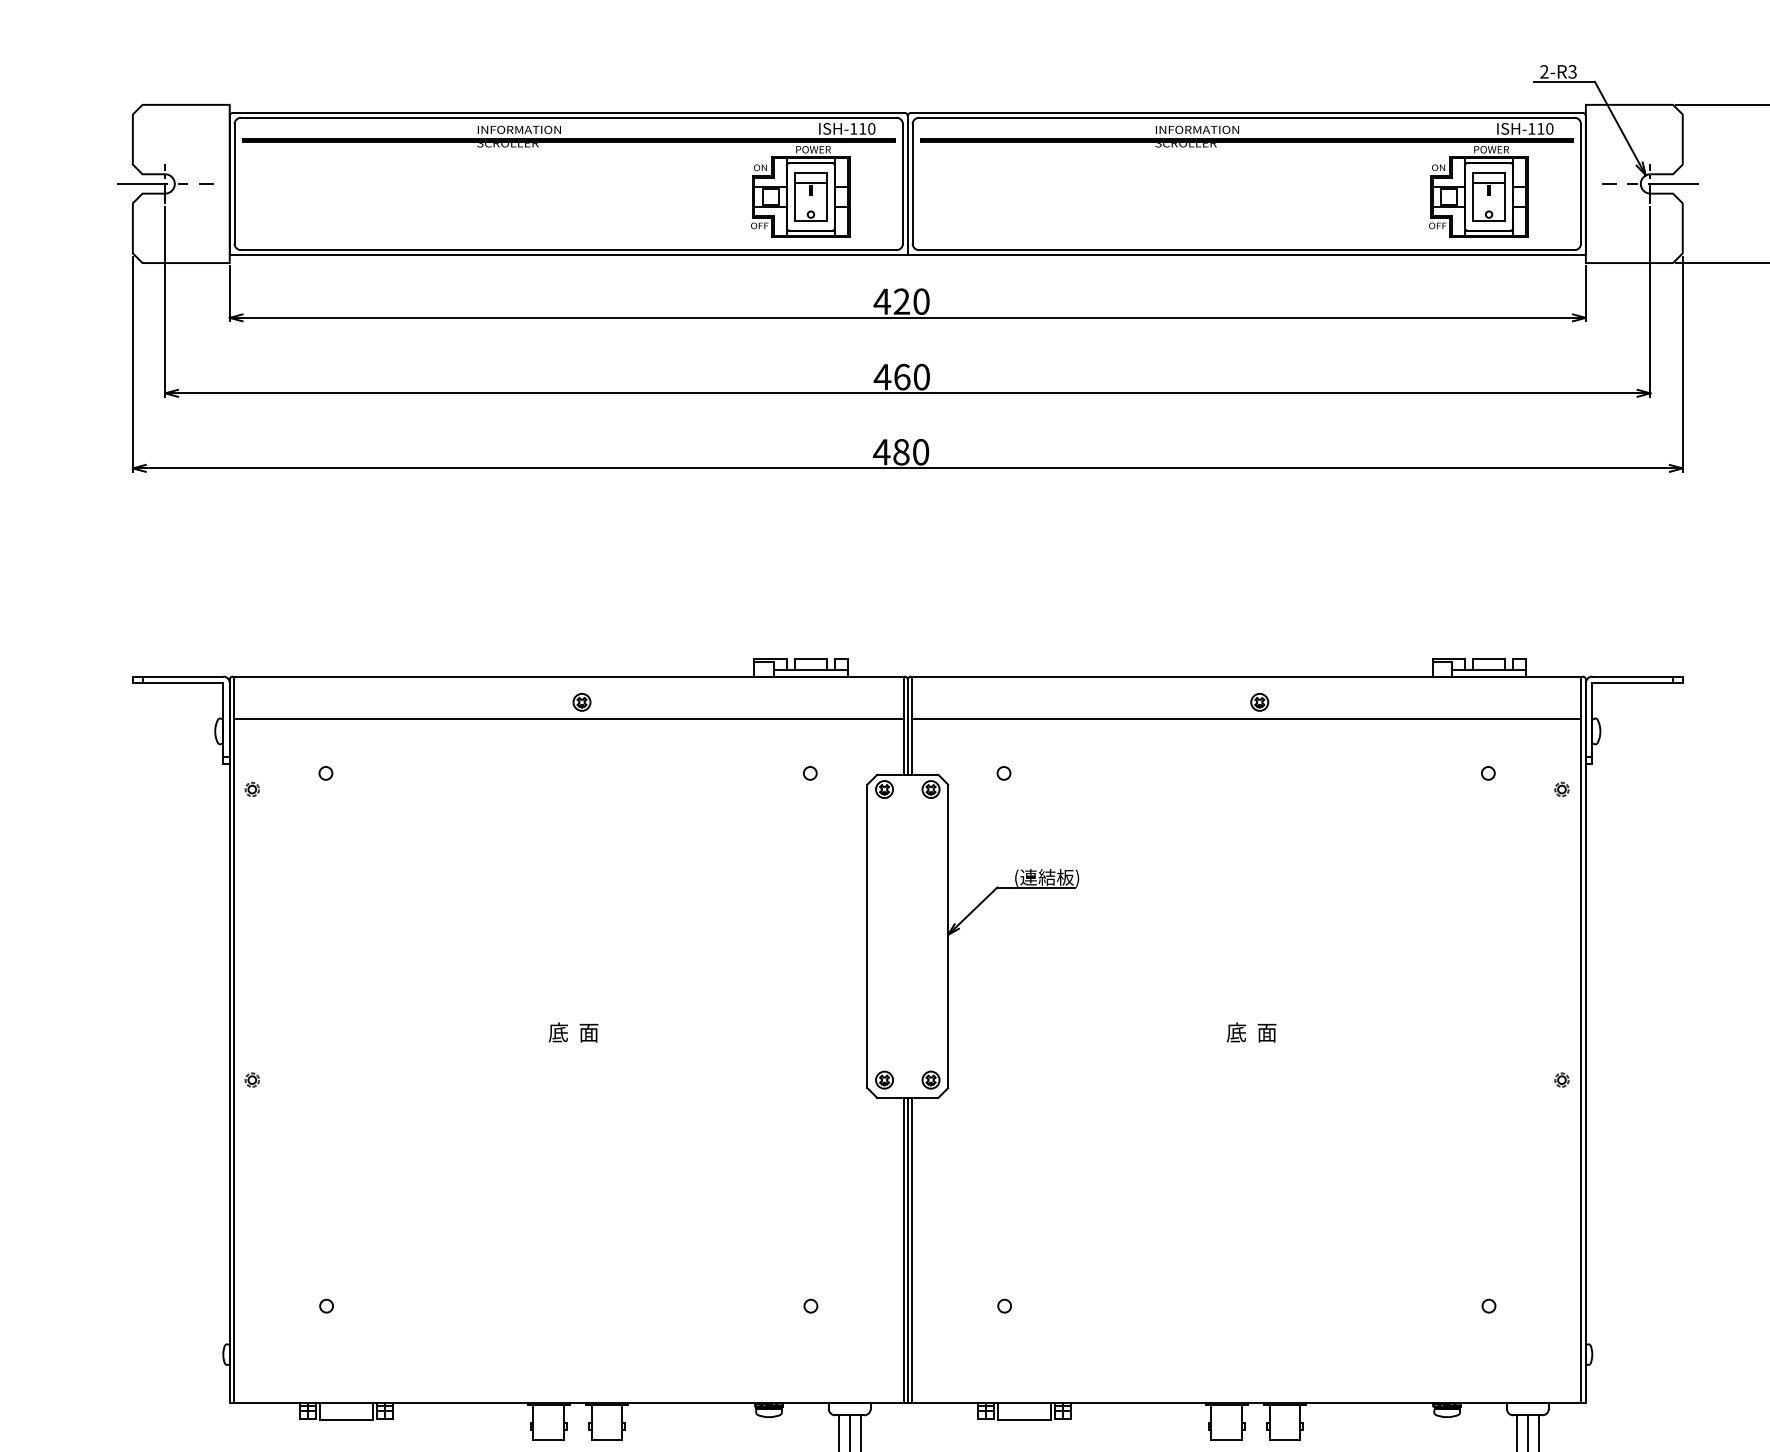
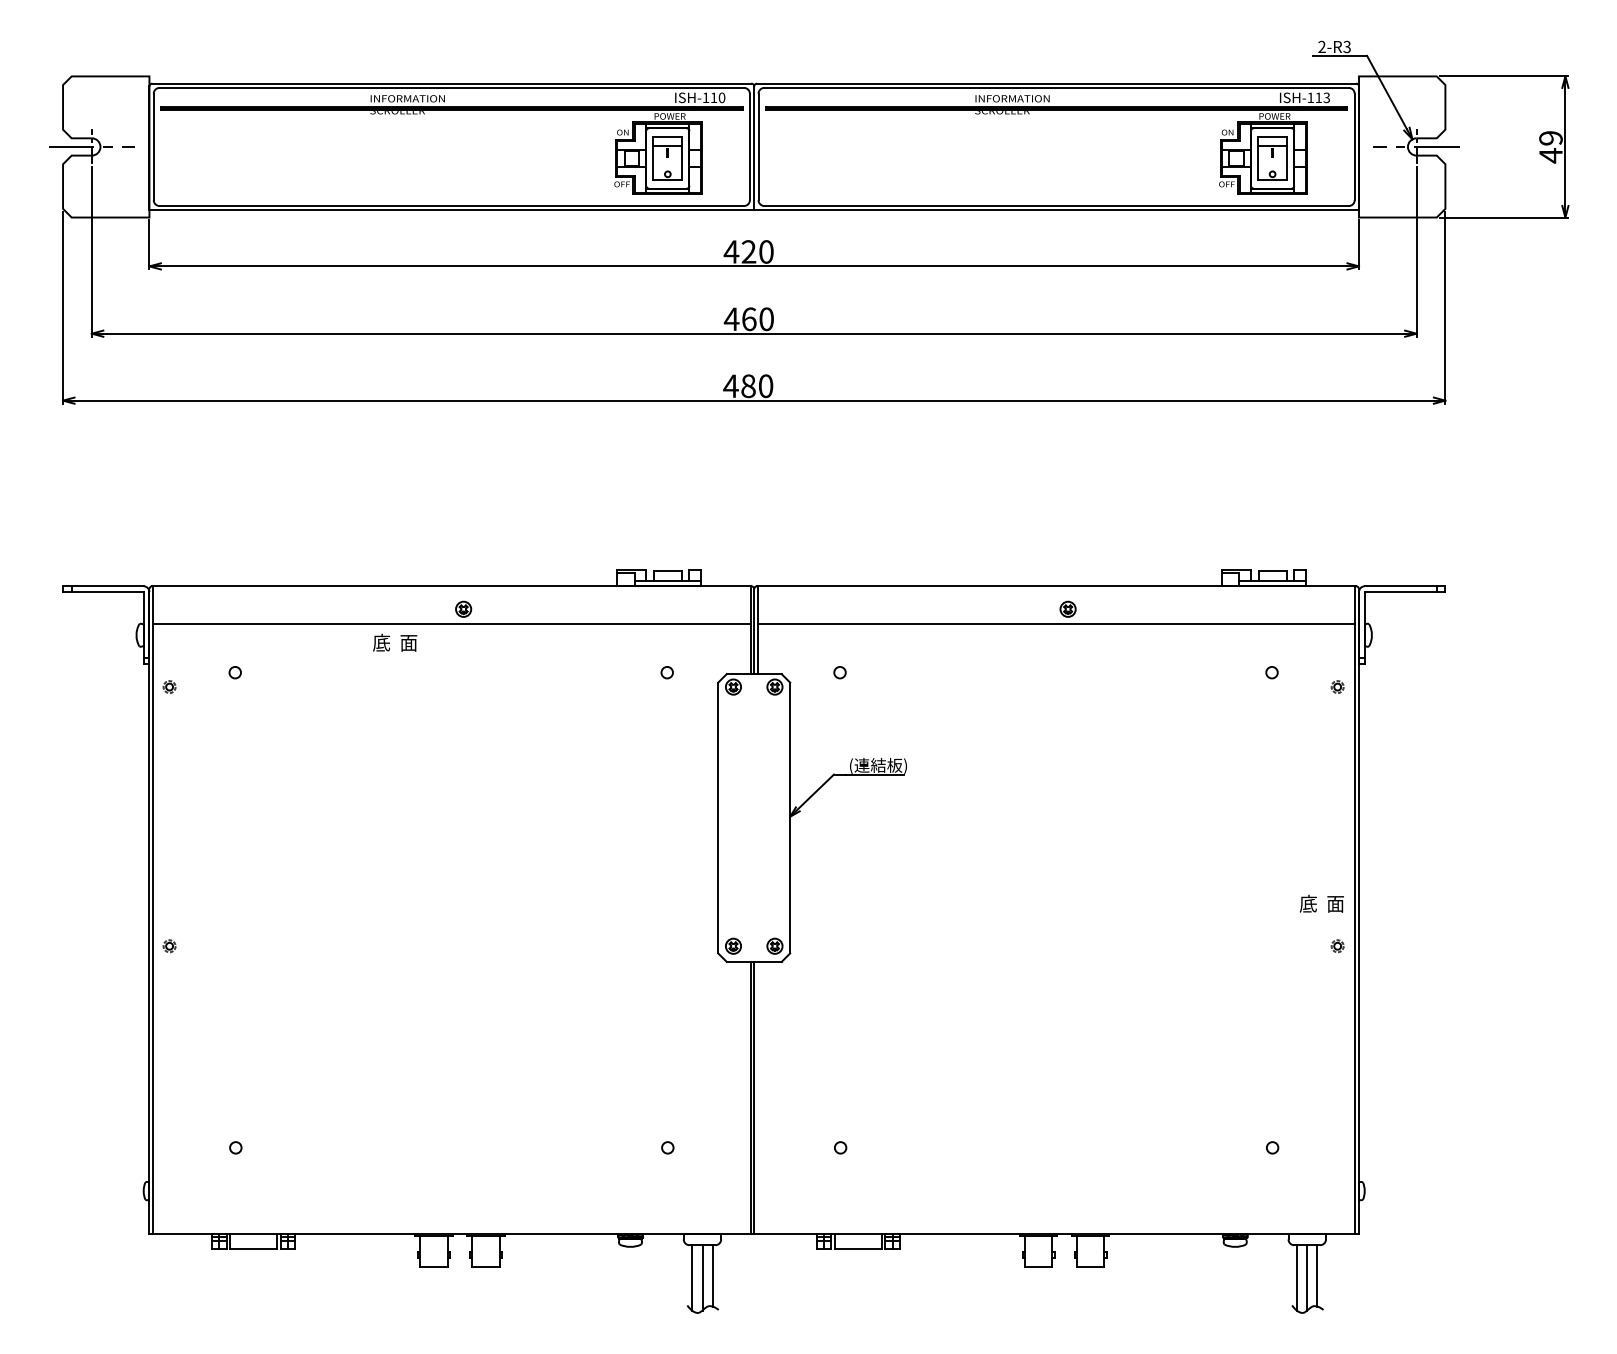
text: (1549, 128) -> (1326, 97), ISH-110 -> ISH-113
text: (574, 1032) -> (395, 642), moved
text: (1251, 1032) -> (1321, 903), moved
line: (911, 1250) -> (757, 1098), removed

